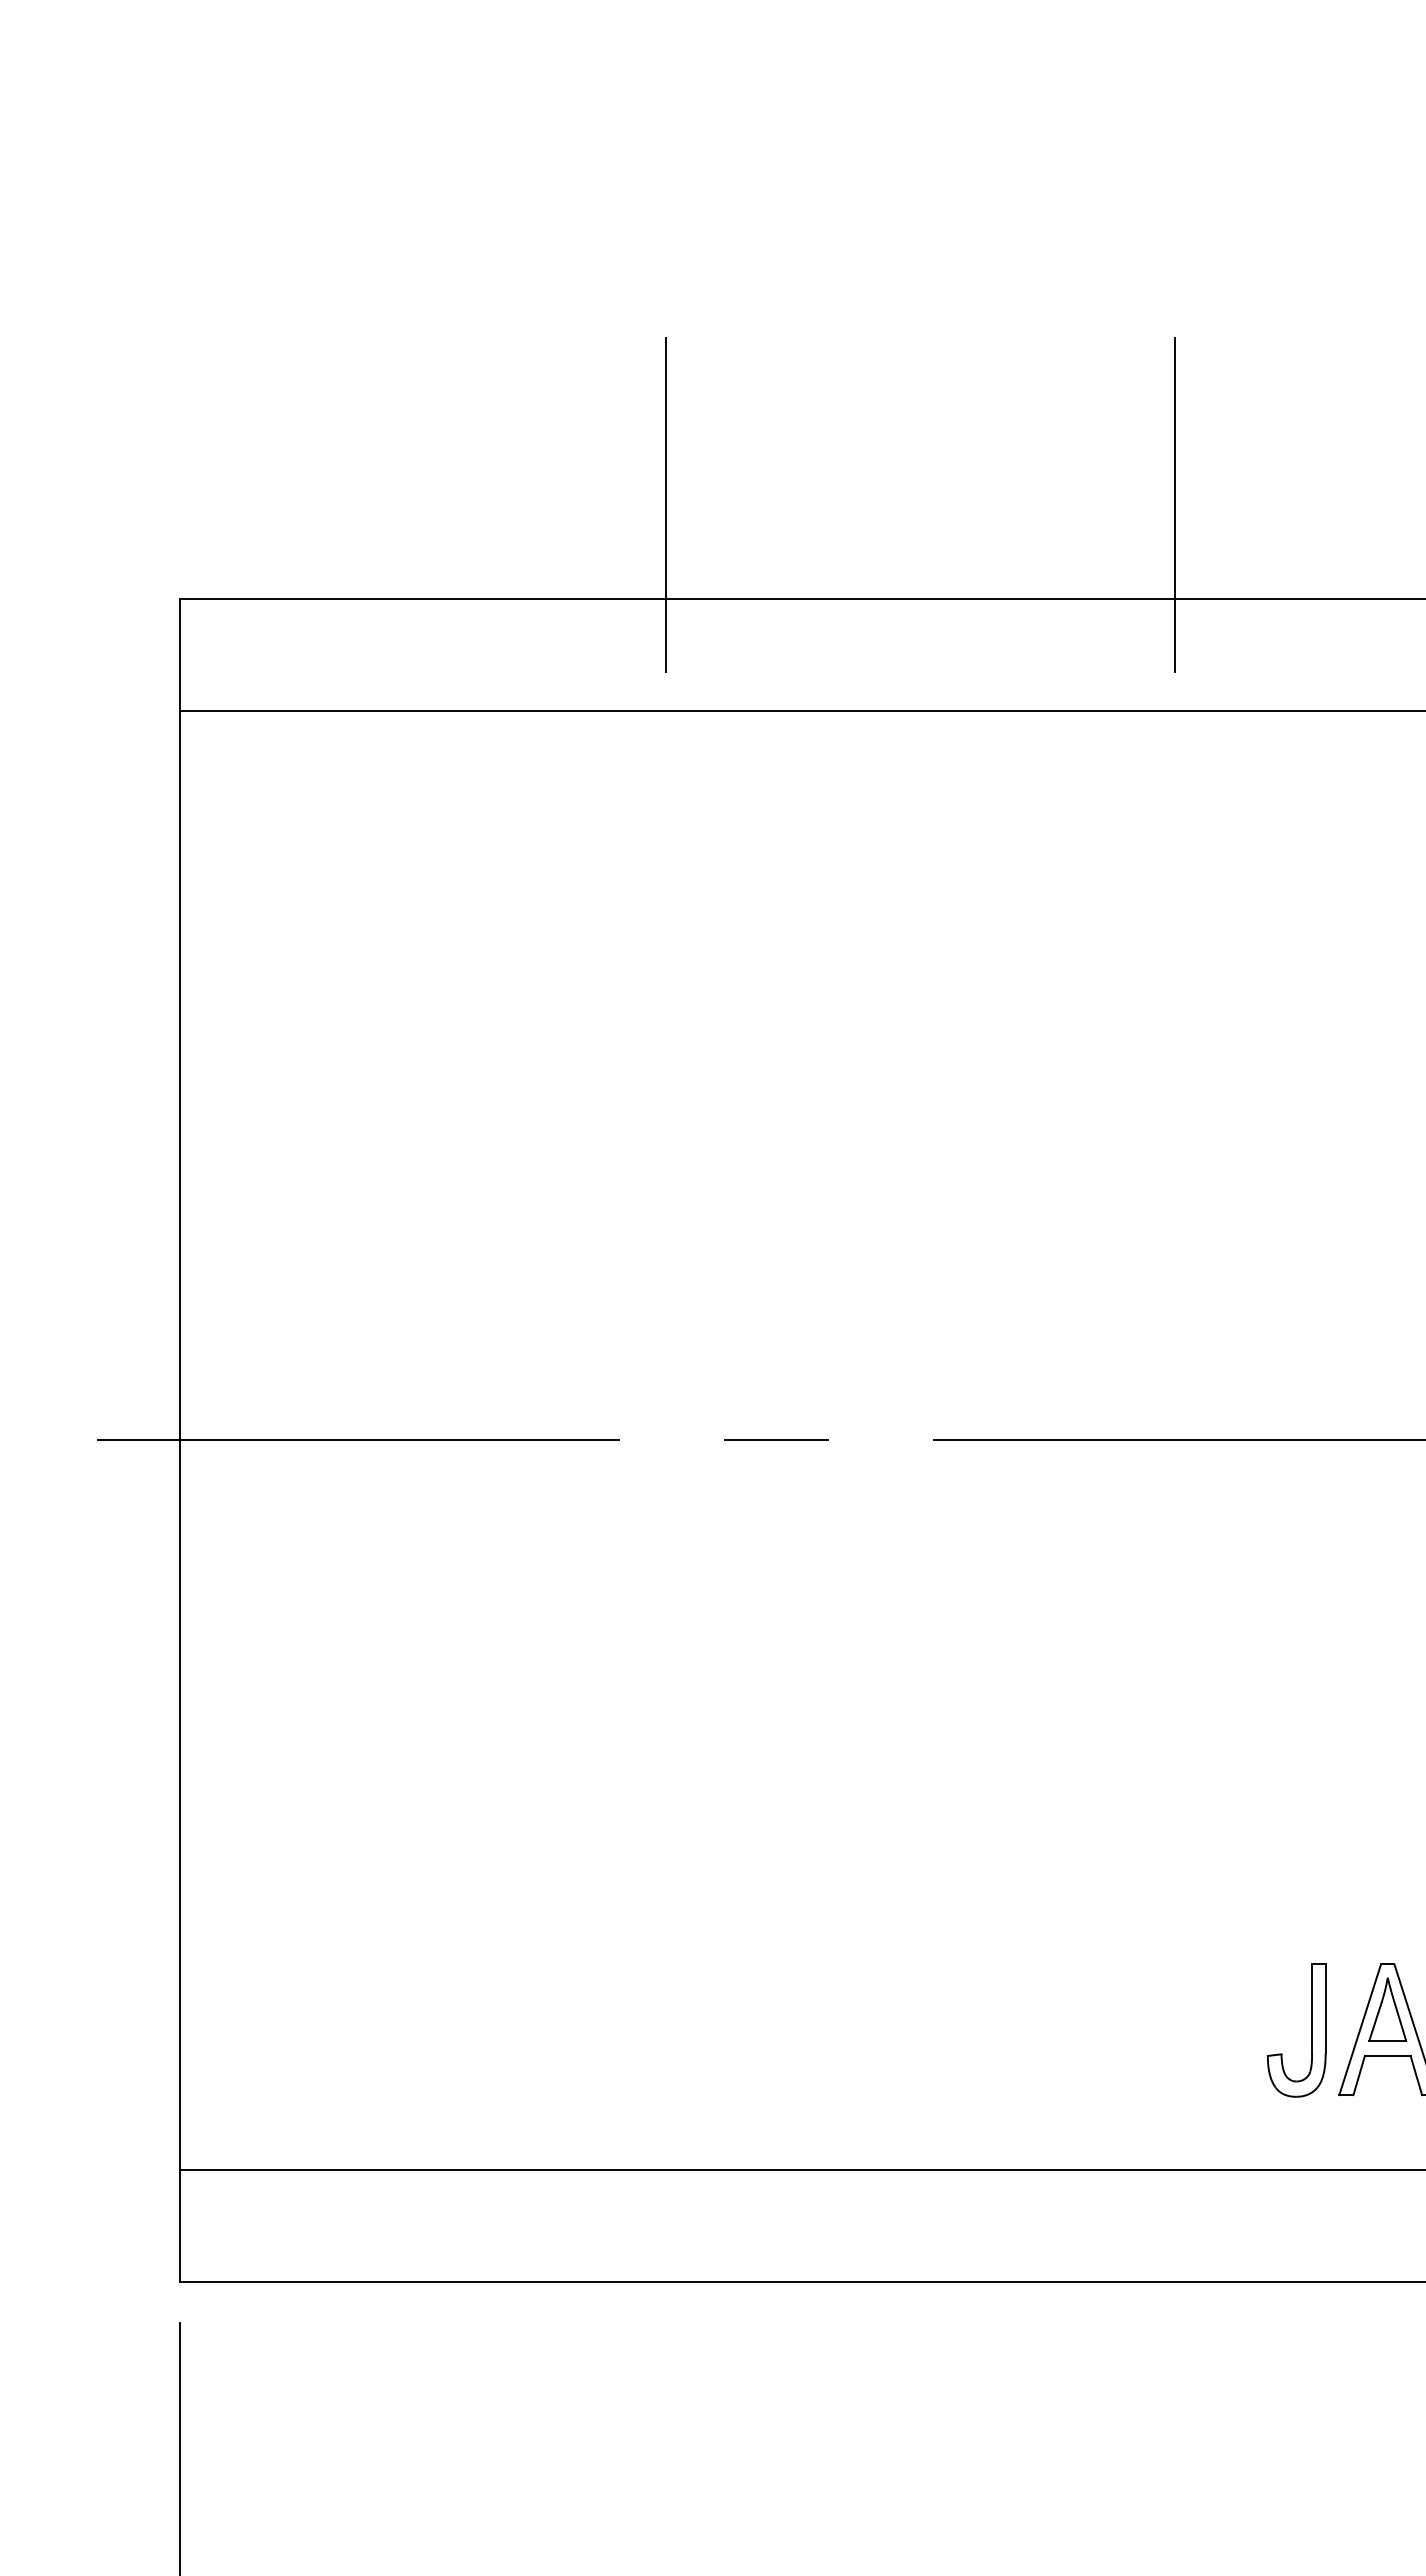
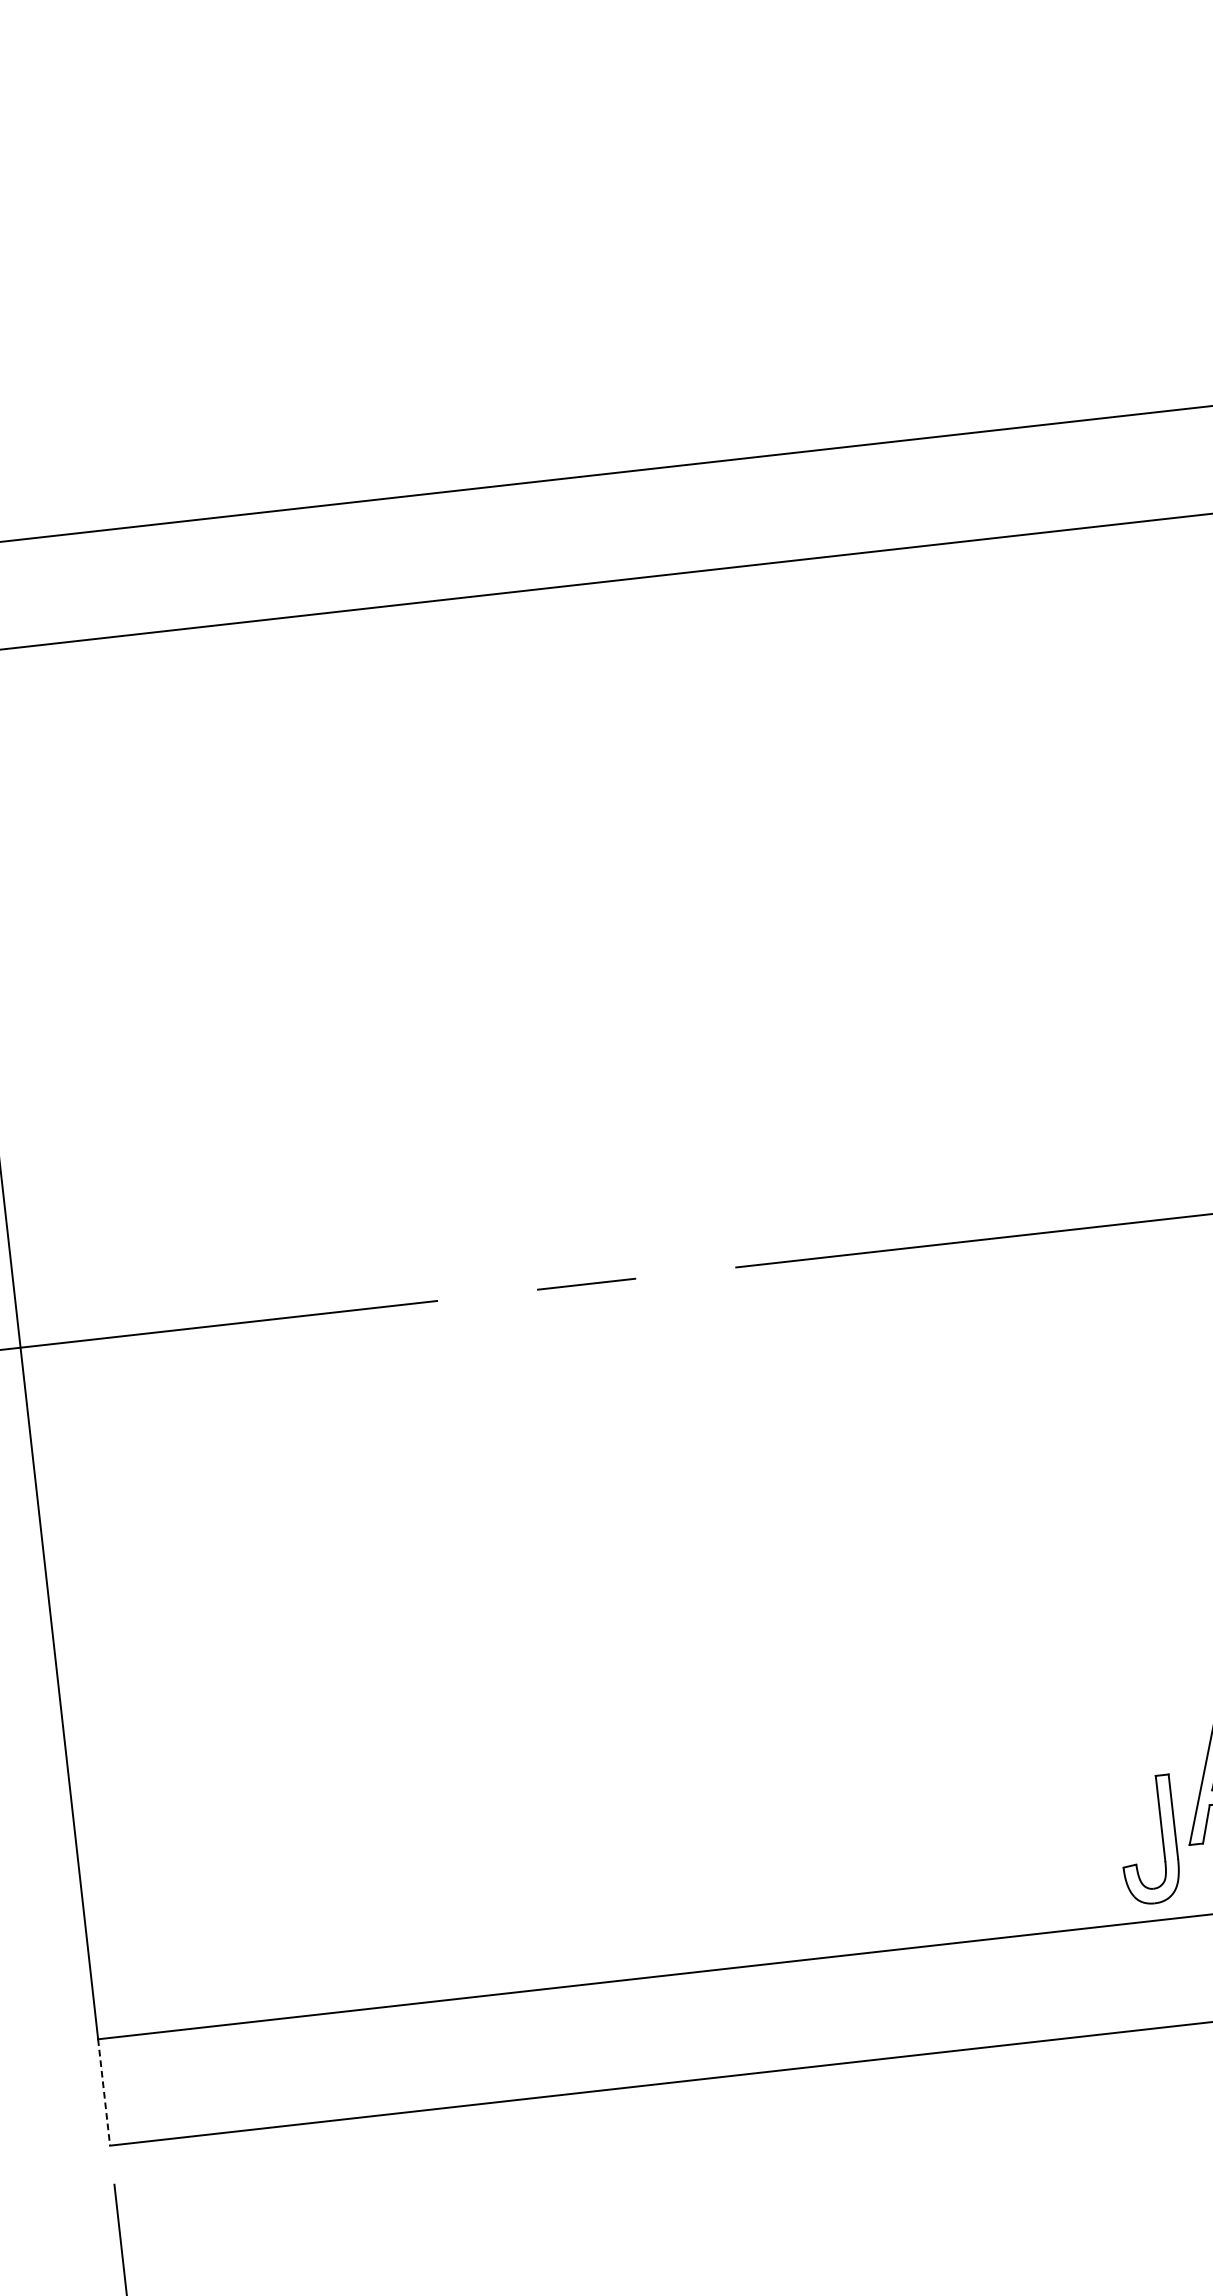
line: (665, 504) -> (381, 408), removed
line: (1174, 504) -> (864, 354), removed
part: (1311, 2030) -> (1162, 1838), moved
line: (179, 2226) -> (104, 2092), solid -> dashed

